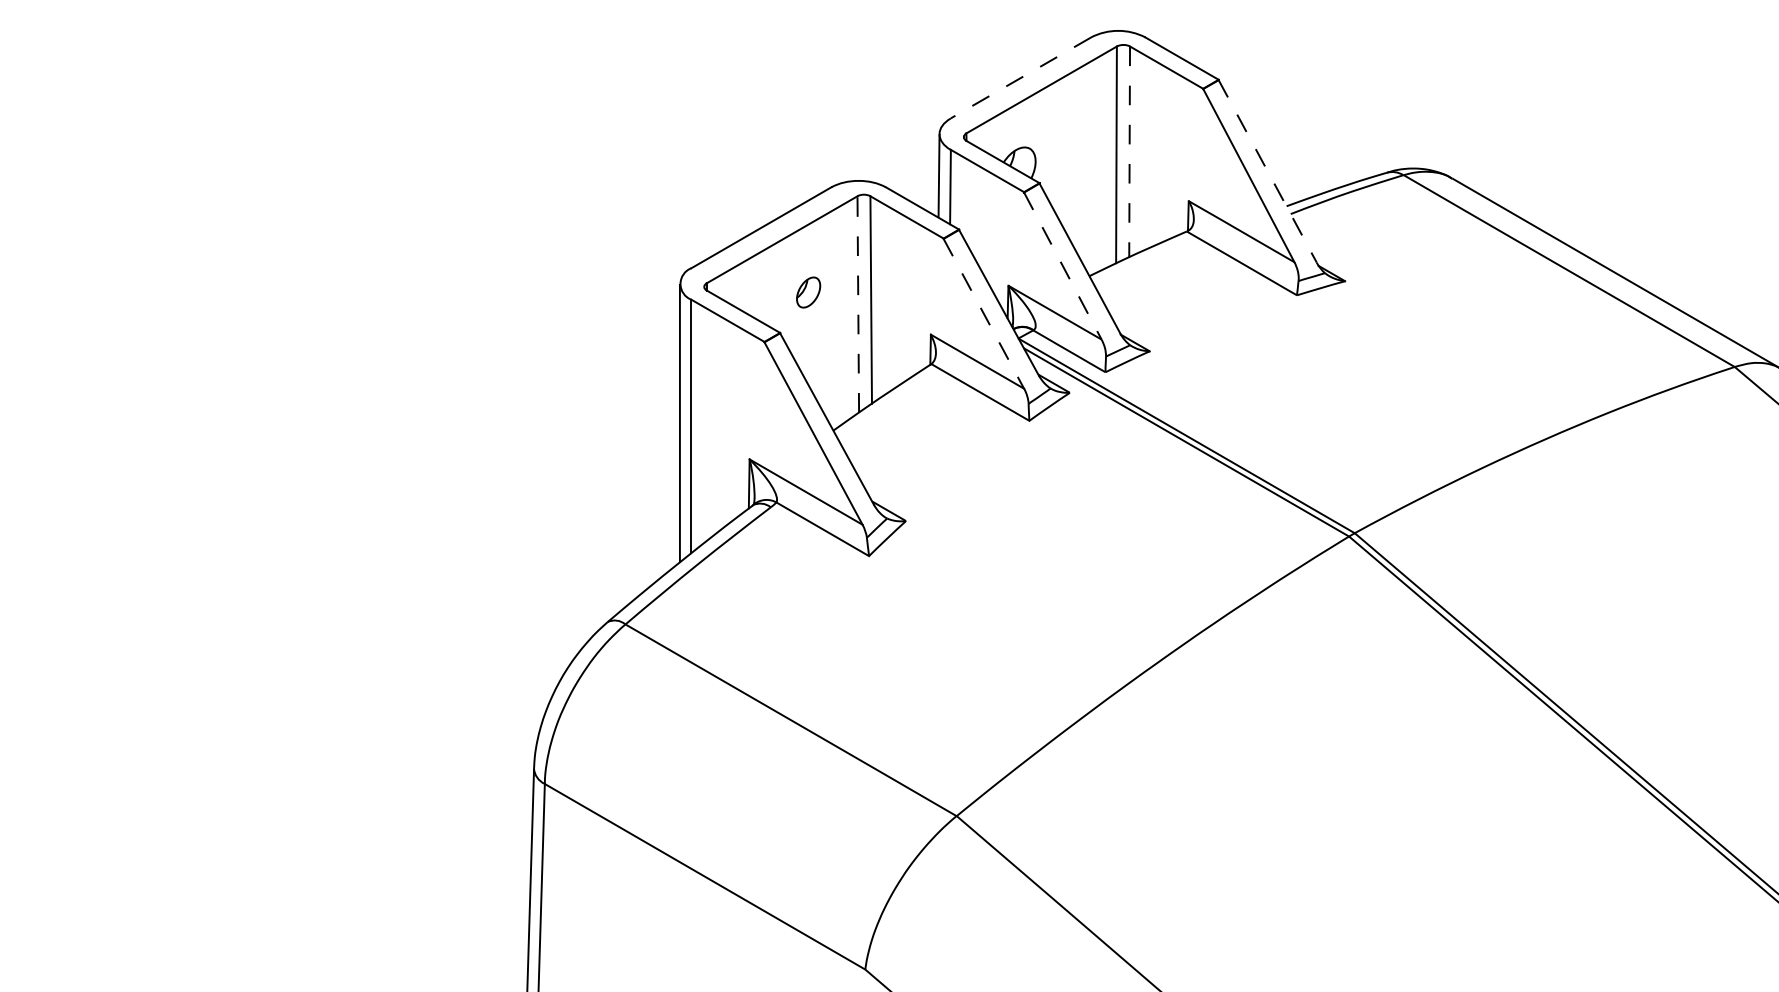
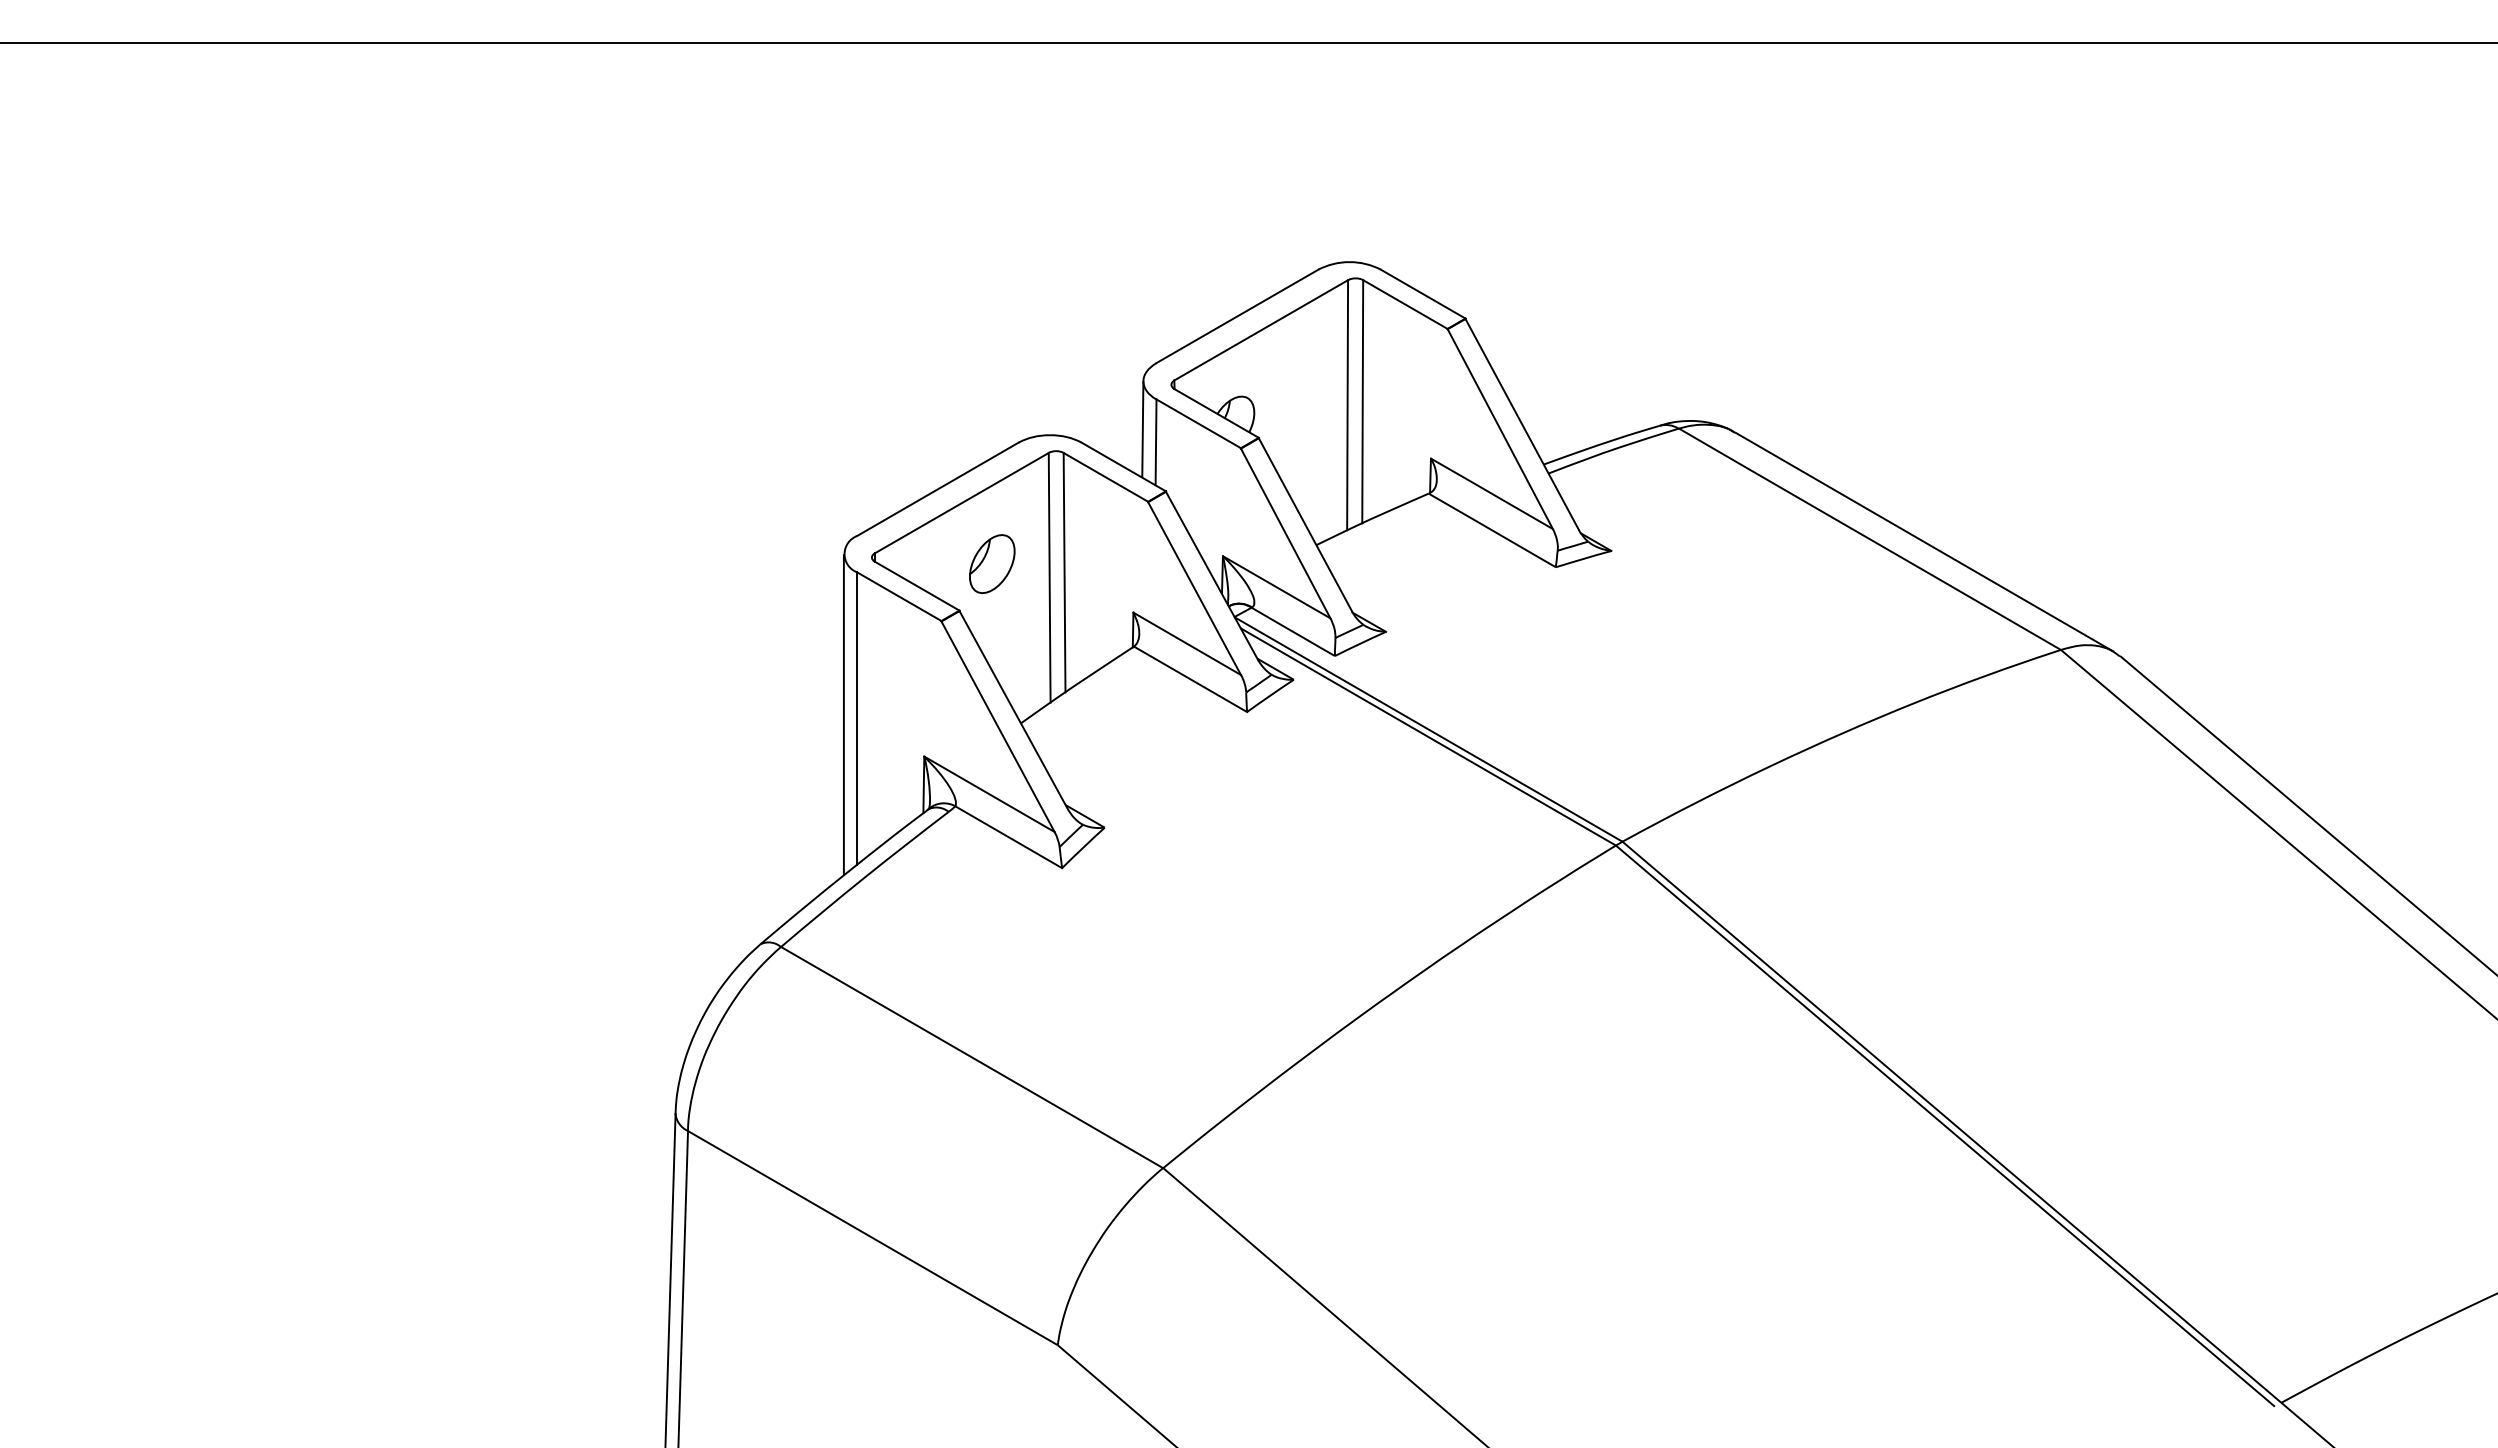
line: (1020, 77) -> (1236, 316), dashed -> solid
line: (1129, 151) -> (1362, 401), dashed -> solid
line: (1268, 171) -> (1522, 424), dashed -> solid
line: (1062, 266) -> (1285, 533), dashed -> solid
part: (808, 292) -> (992, 563), size x1.67
line: (858, 304) -> (1049, 577), dashed -> solid
line: (983, 314) -> (1194, 589), dashed -> solid

